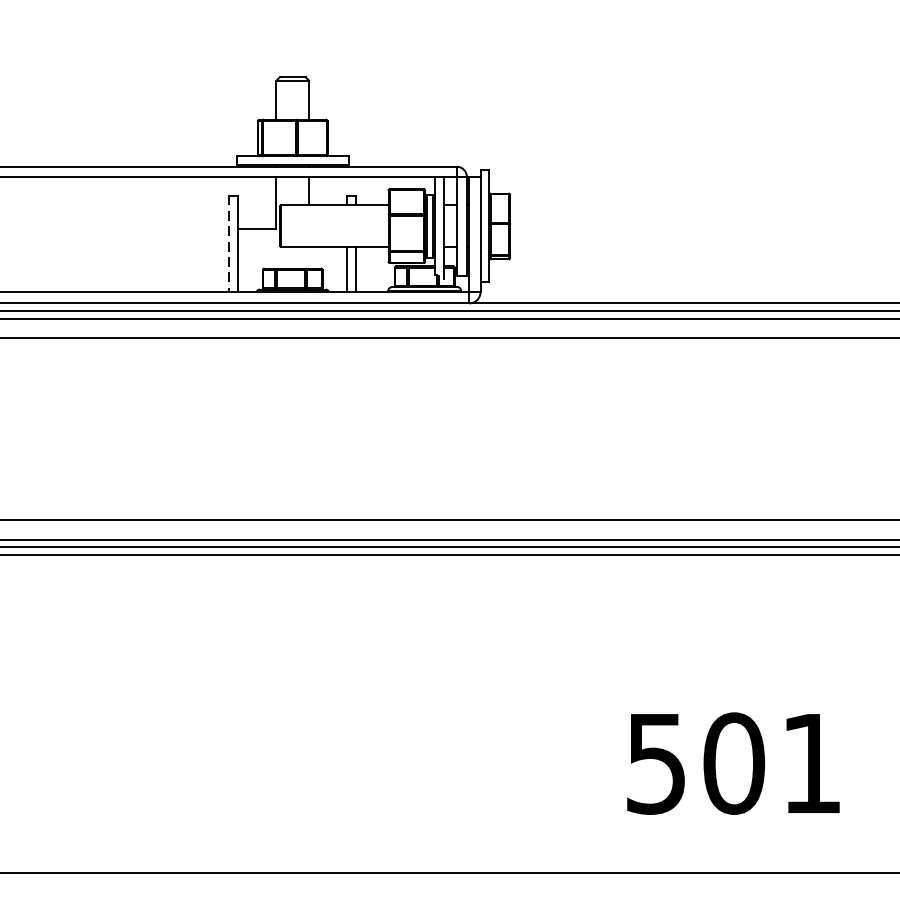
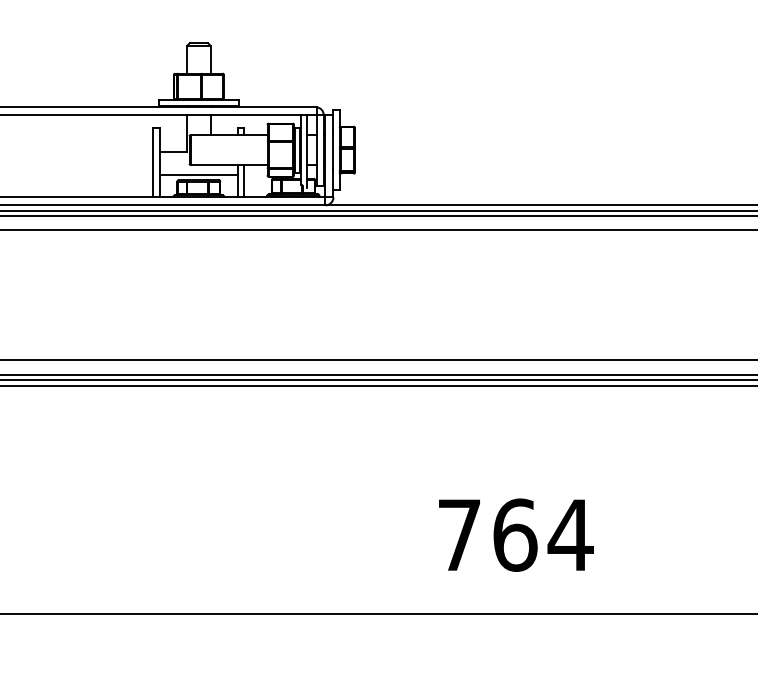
line: (229, 243) -> (153, 162), dashed -> solid
line: (292, 261) -> (198, 175), added
text: (734, 762) -> (515, 534), 501 -> 764

